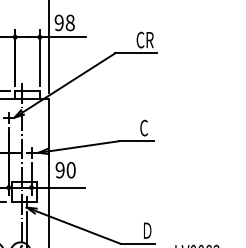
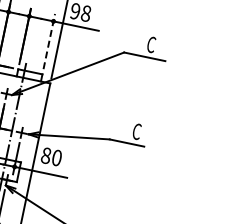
text: (149, 40) -> (160, 47), CR -> C
line: (39, 57) -> (49, 41), solid -> dashed
text: (59, 170) -> (45, 155), 90 -> 80

